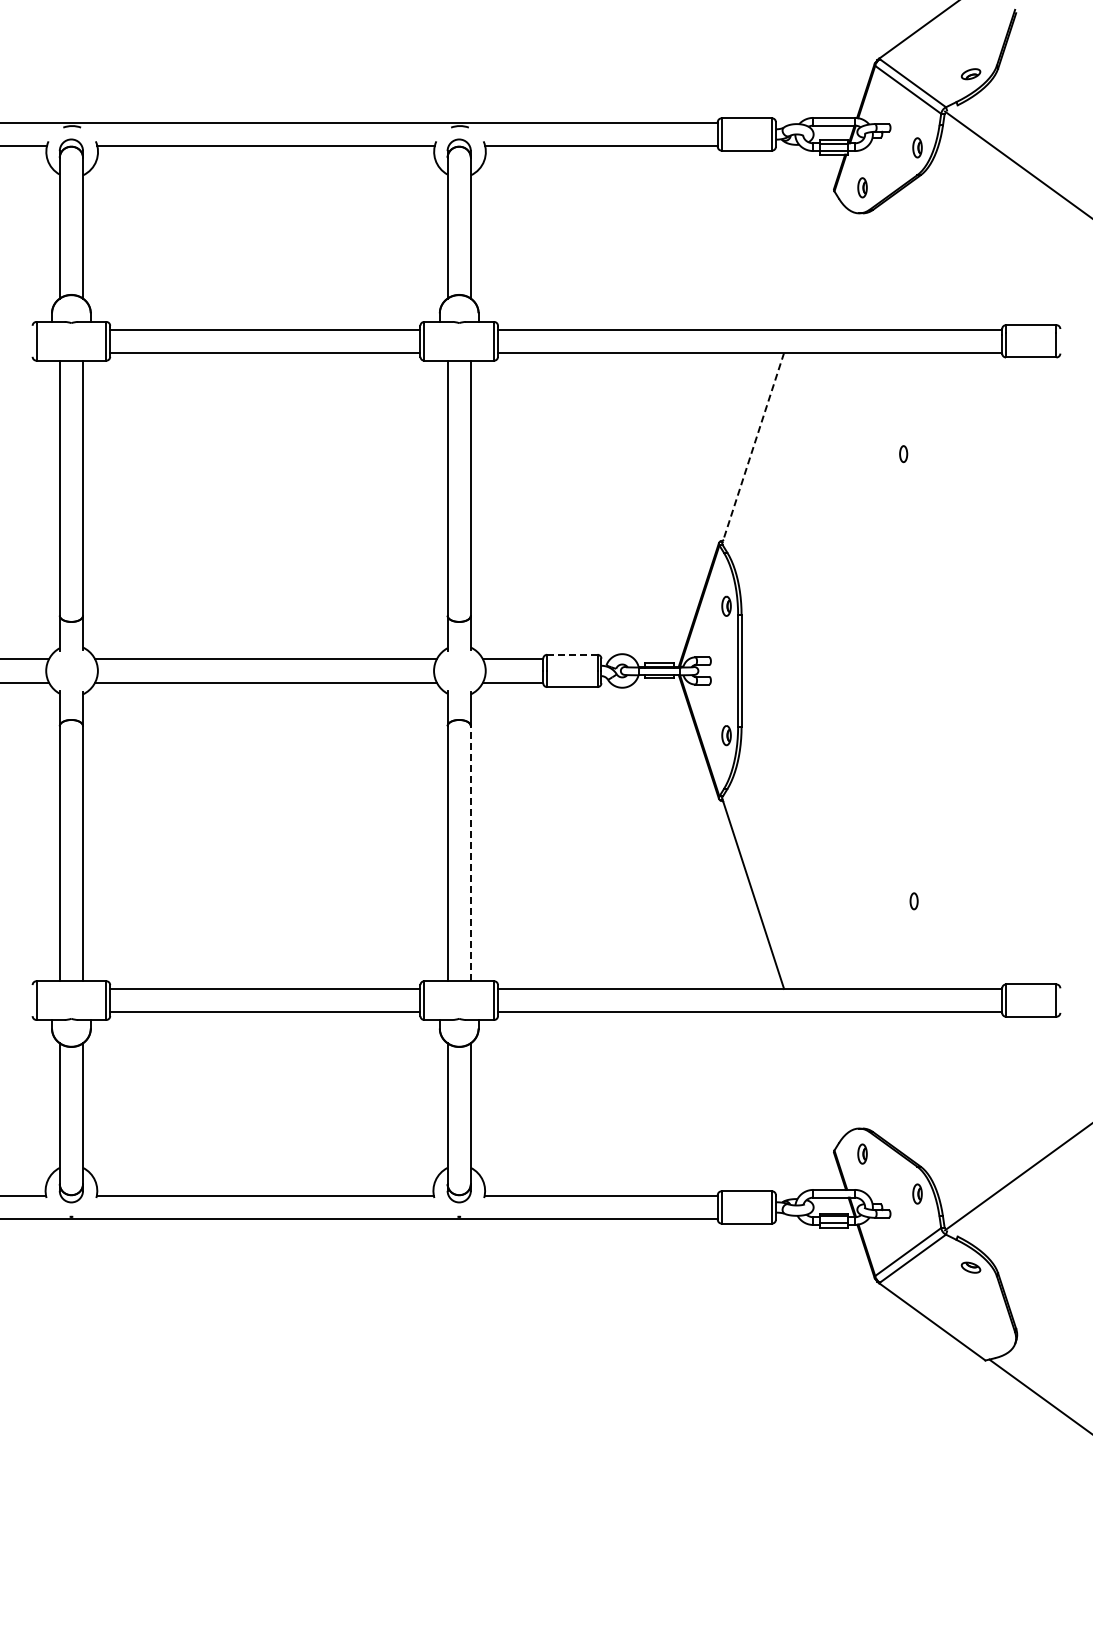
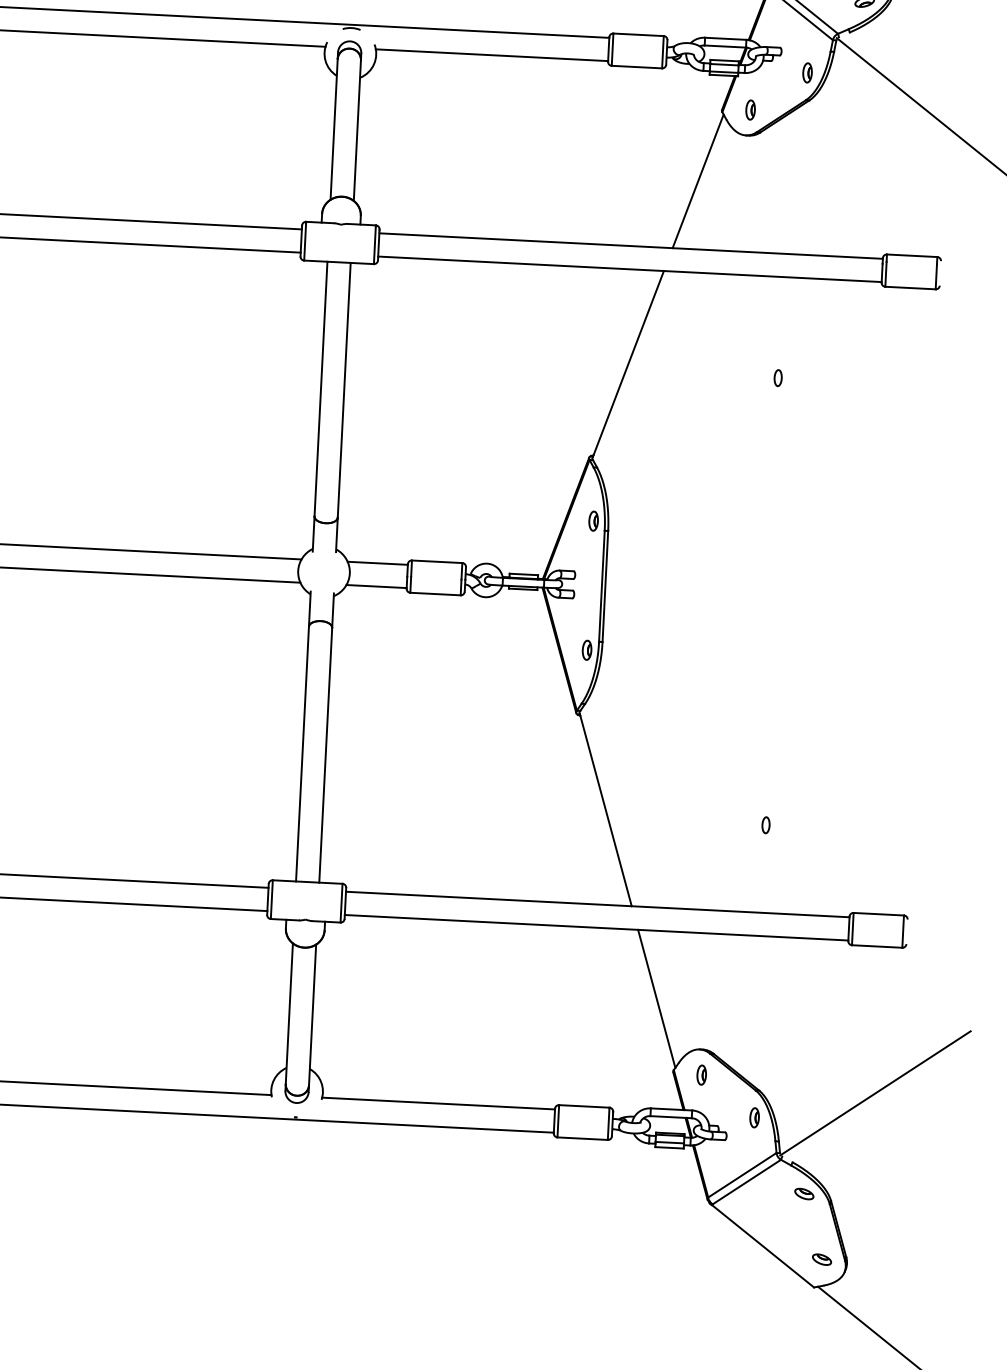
line: (813, 261) -> (697, 181), added
line: (752, 448) -> (627, 364), dashed -> solid
line: (571, 654) -> (436, 561), dashed -> solid
line: (470, 853) -> (325, 755), dashed -> solid
line: (813, 1080) -> (656, 999), added
part: (991, 1332) -> (821, 1259), added

